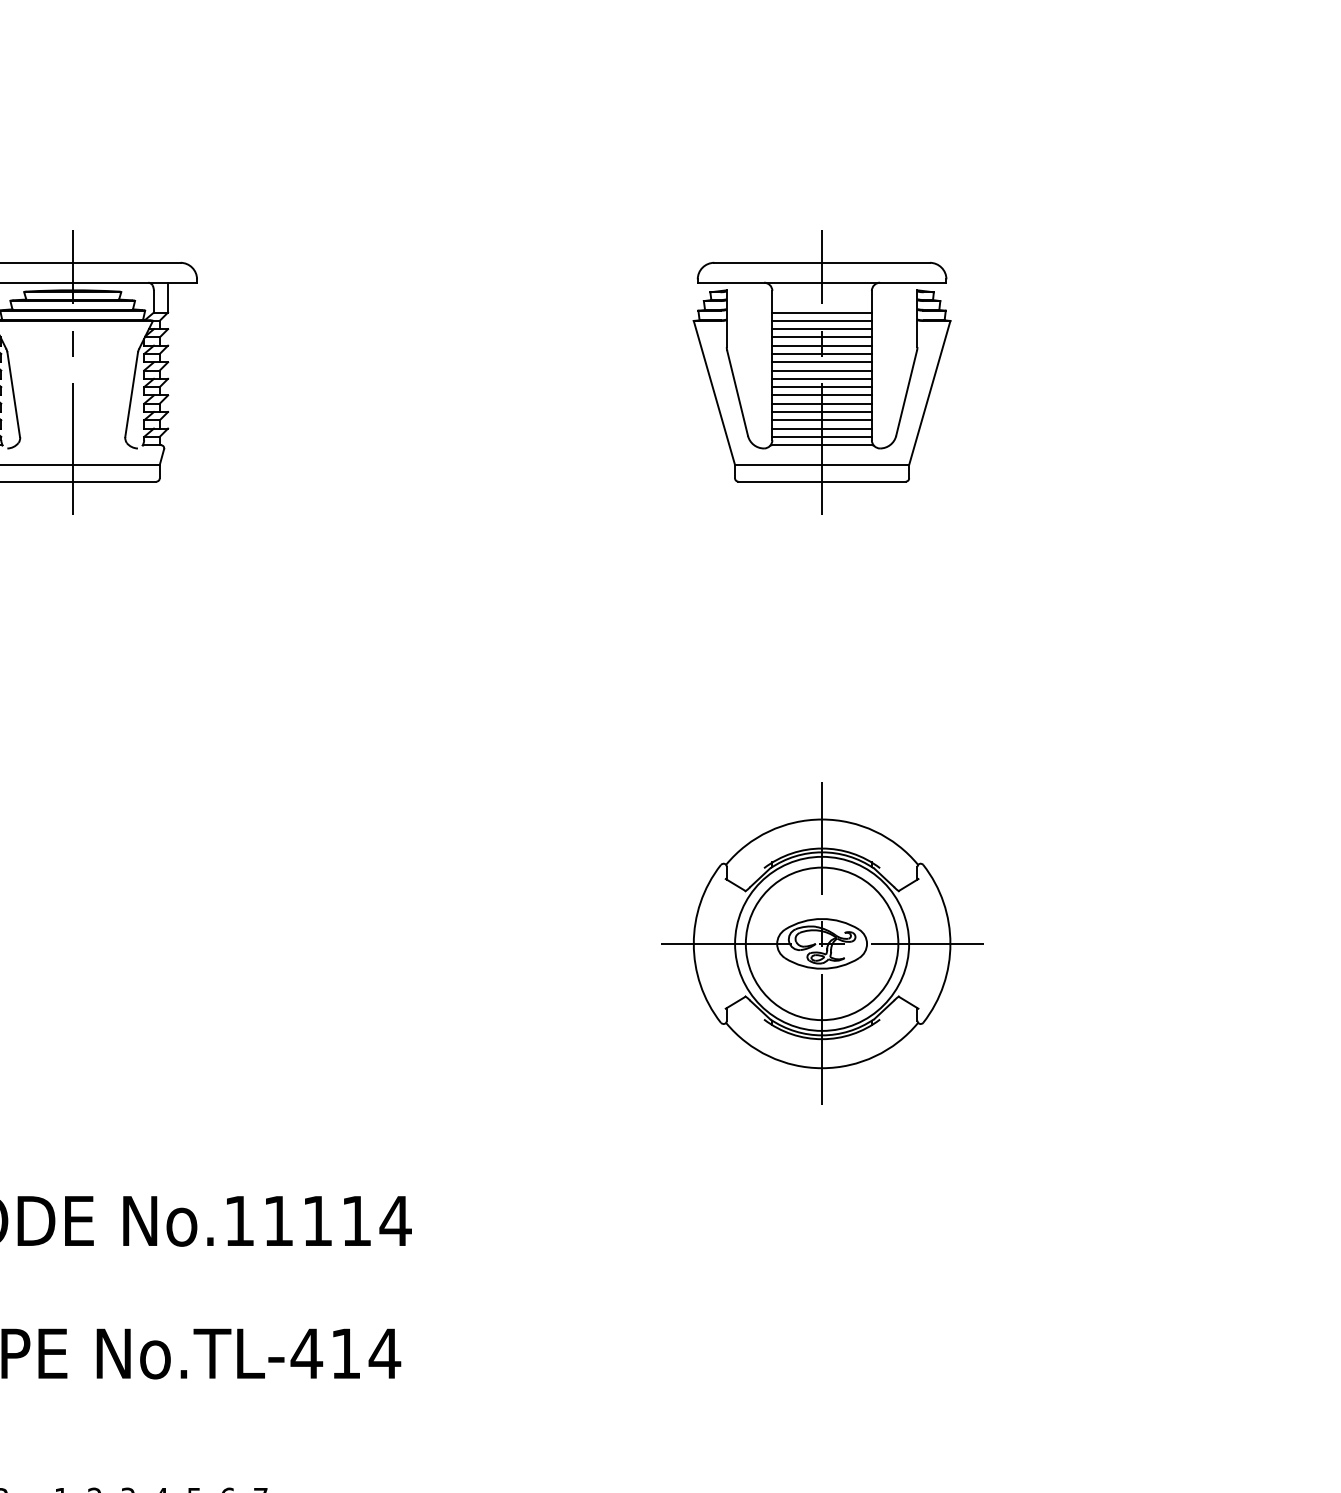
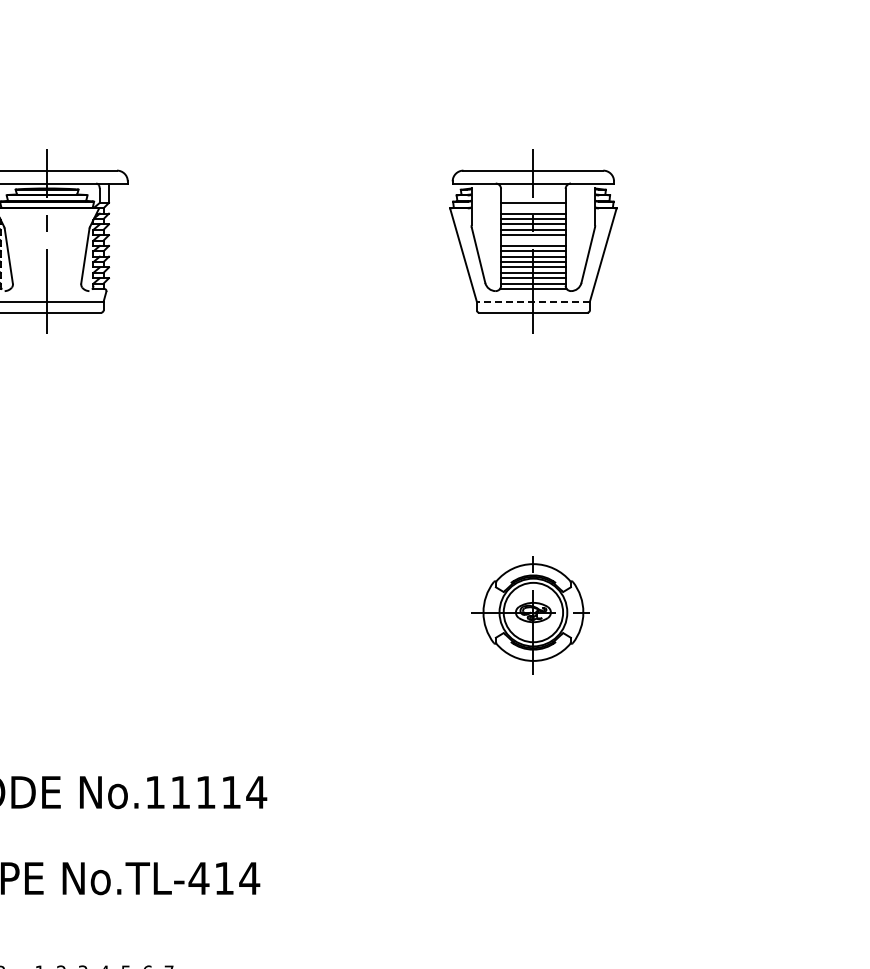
line: (822, 321) -> (533, 208), removed
line: (822, 370) -> (533, 240), removed
line: (820, 464) -> (532, 301), solid -> dashed
part: (822, 943) -> (533, 612), size x0.6

